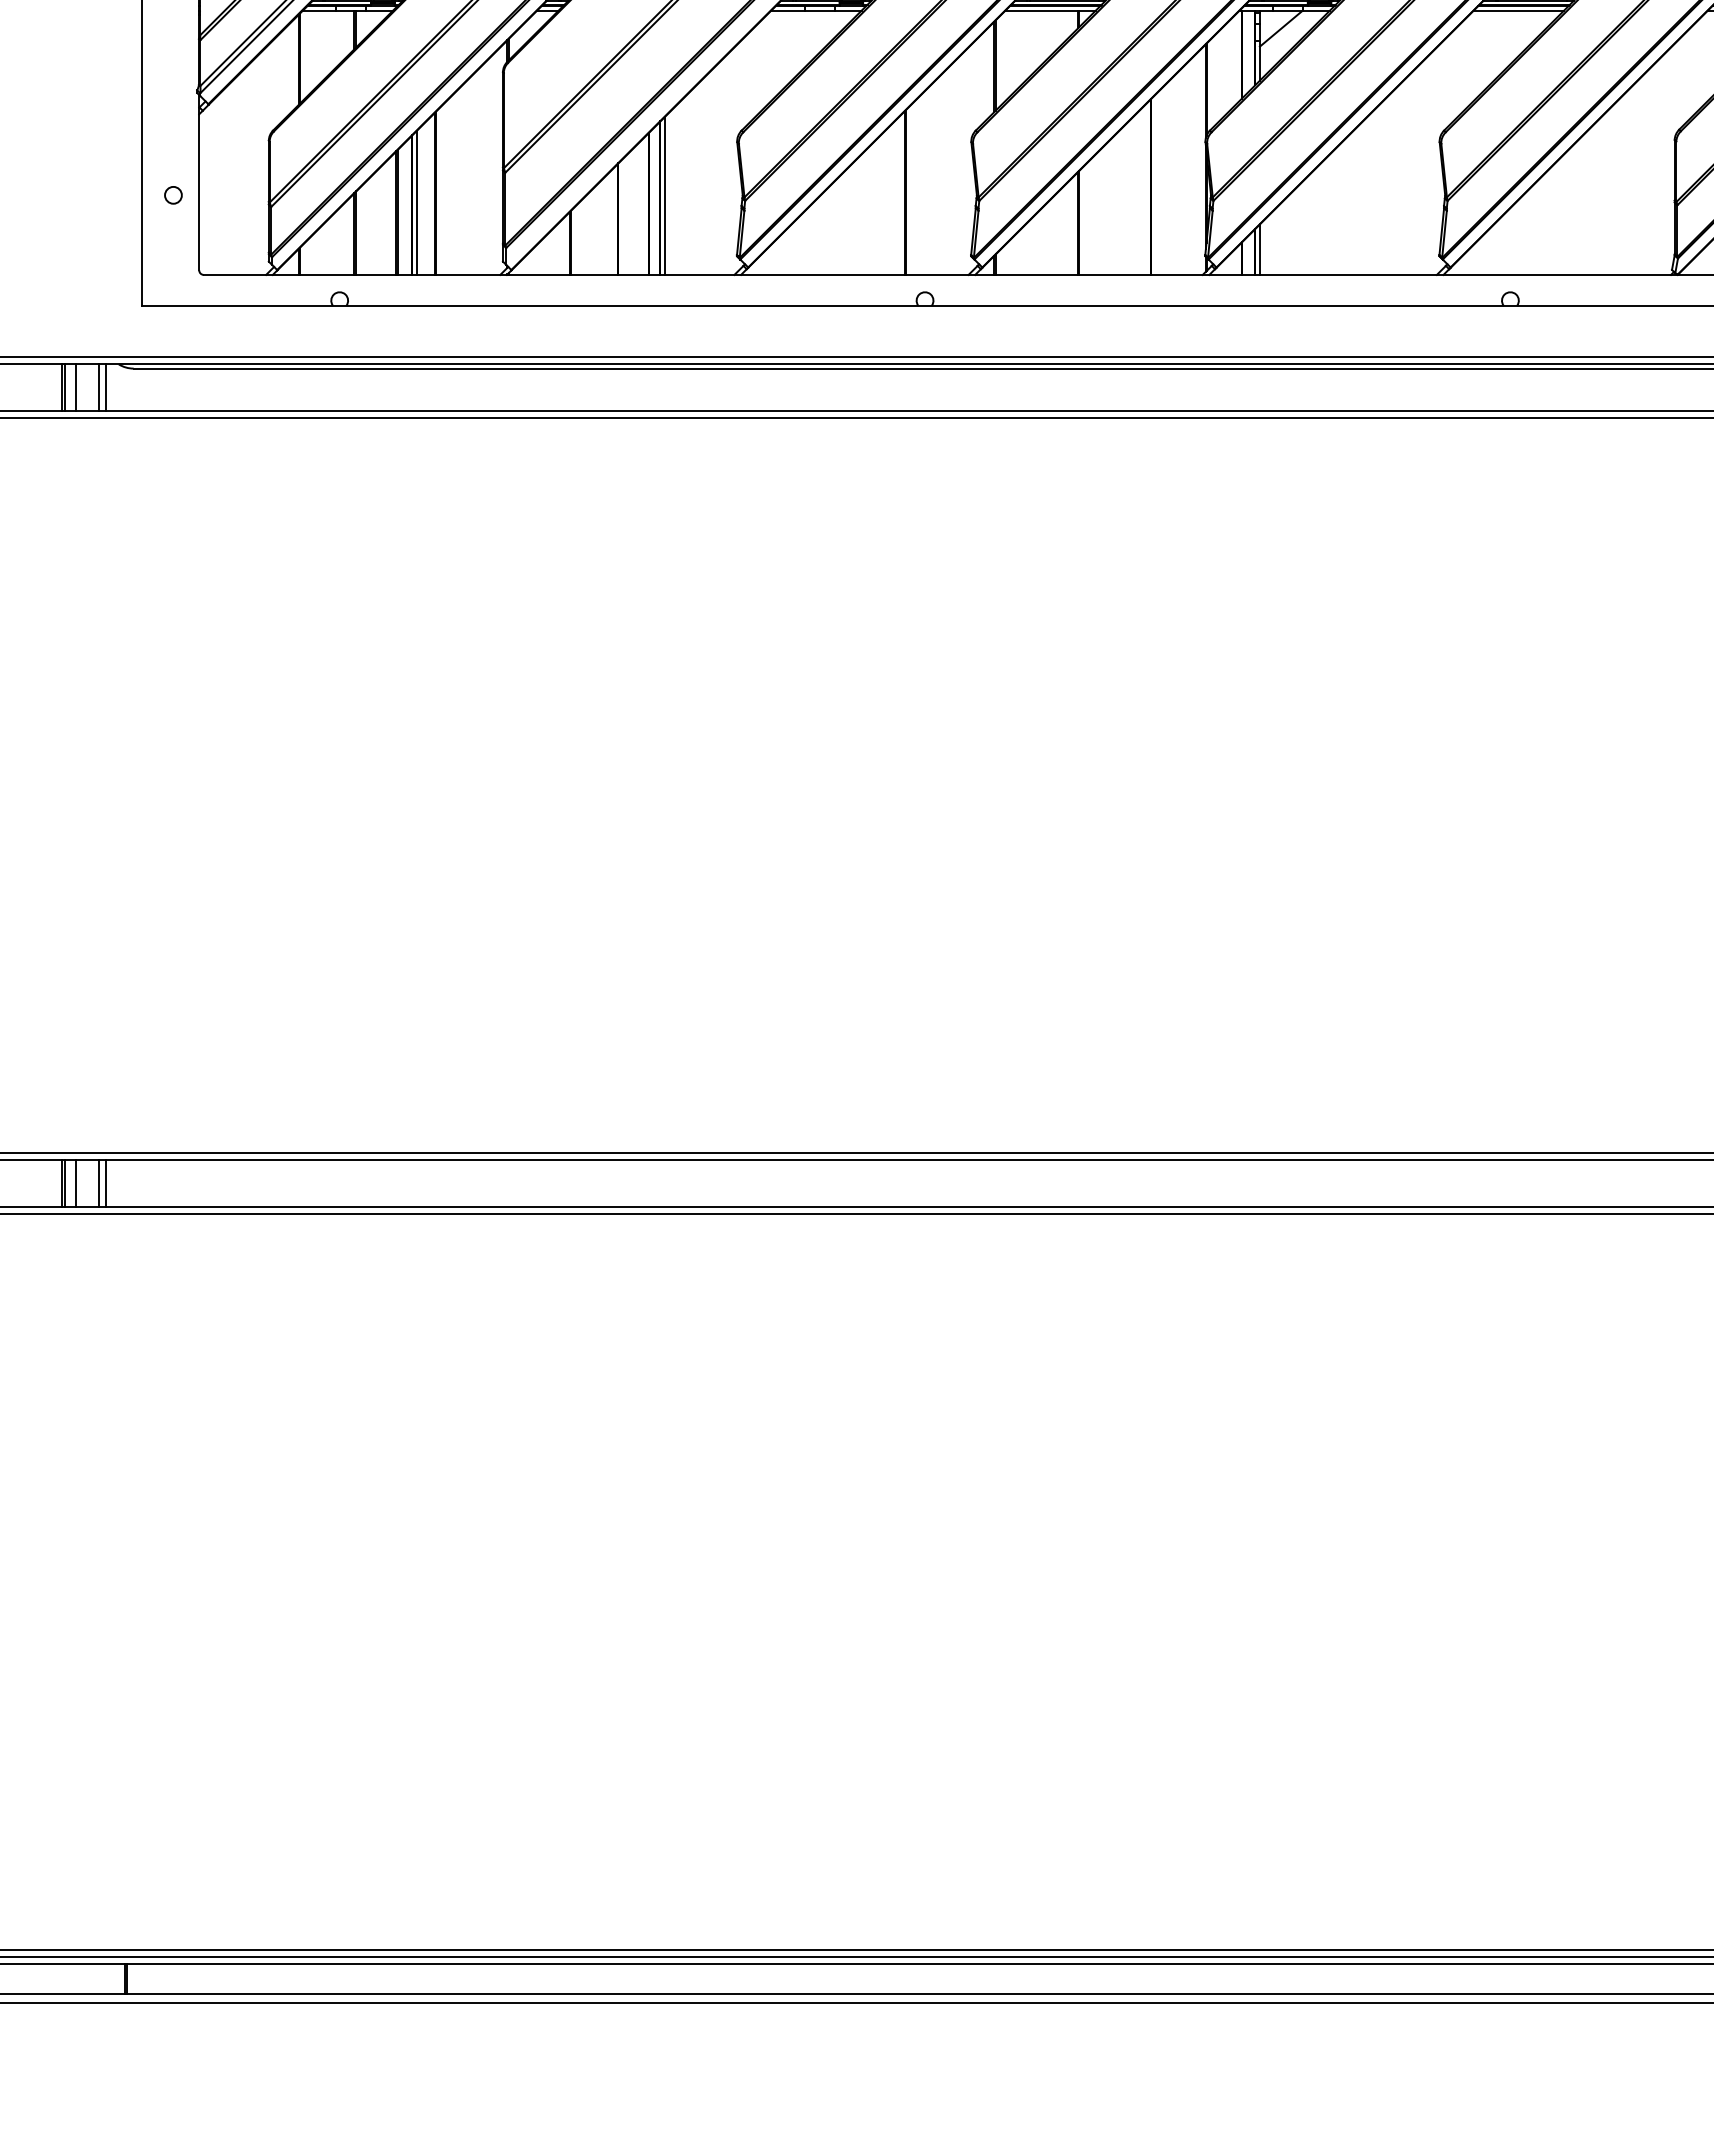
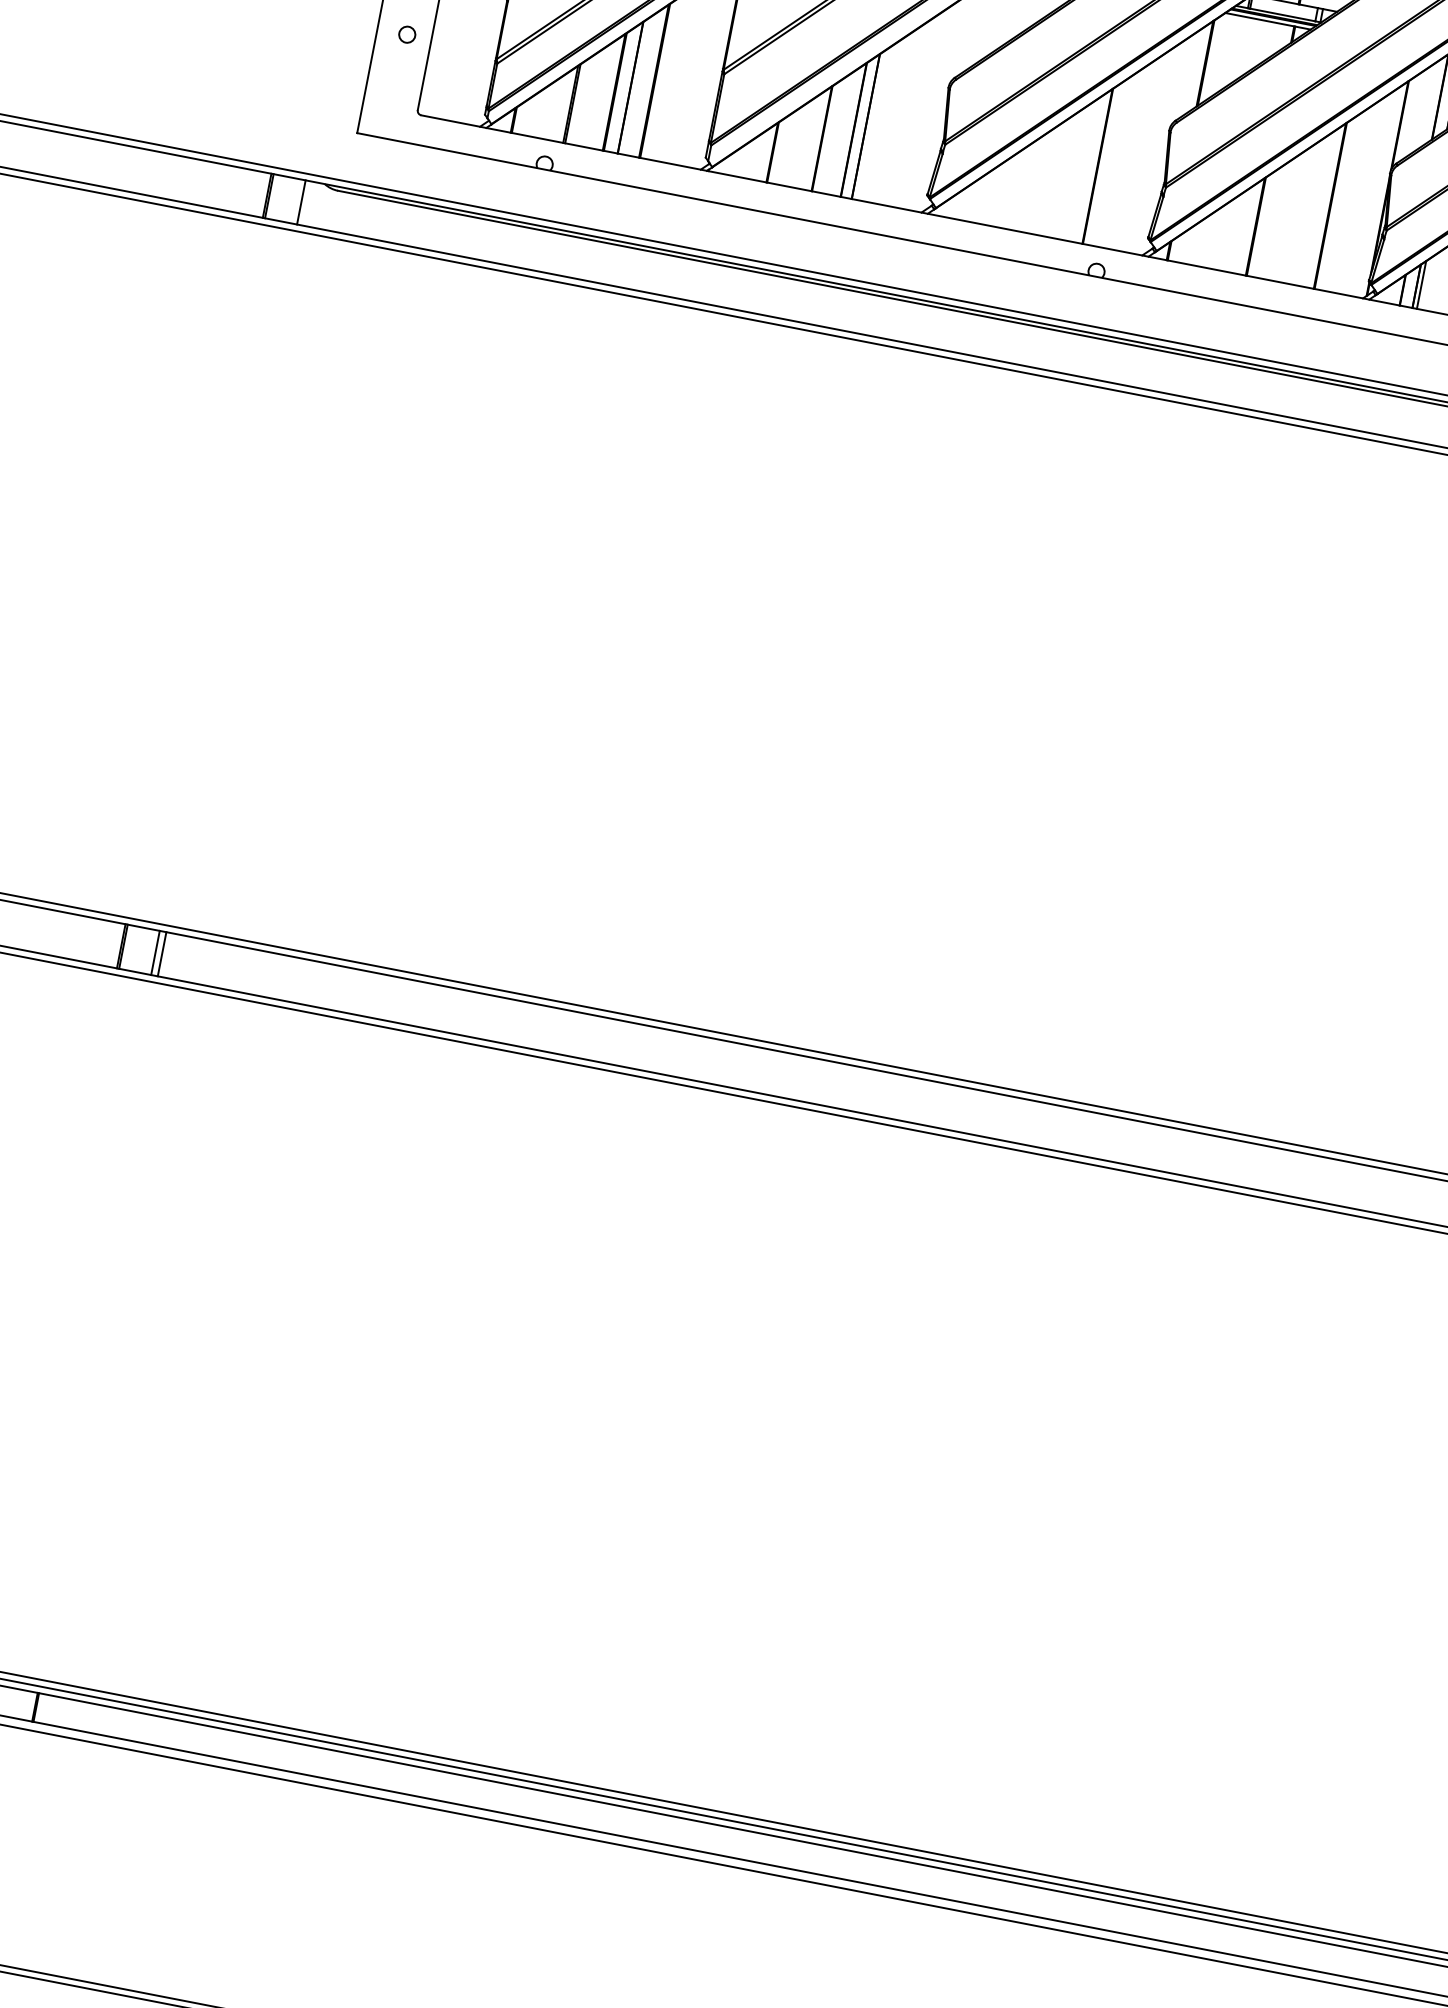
line: (665, 195) -> (871, 125), removed
line: (416, 202) -> (635, 86), removed
line: (76, 387) -> (280, 198), removed
line: (105, 387) -> (307, 203), removed
line: (76, 1183) -> (134, 948), removed

